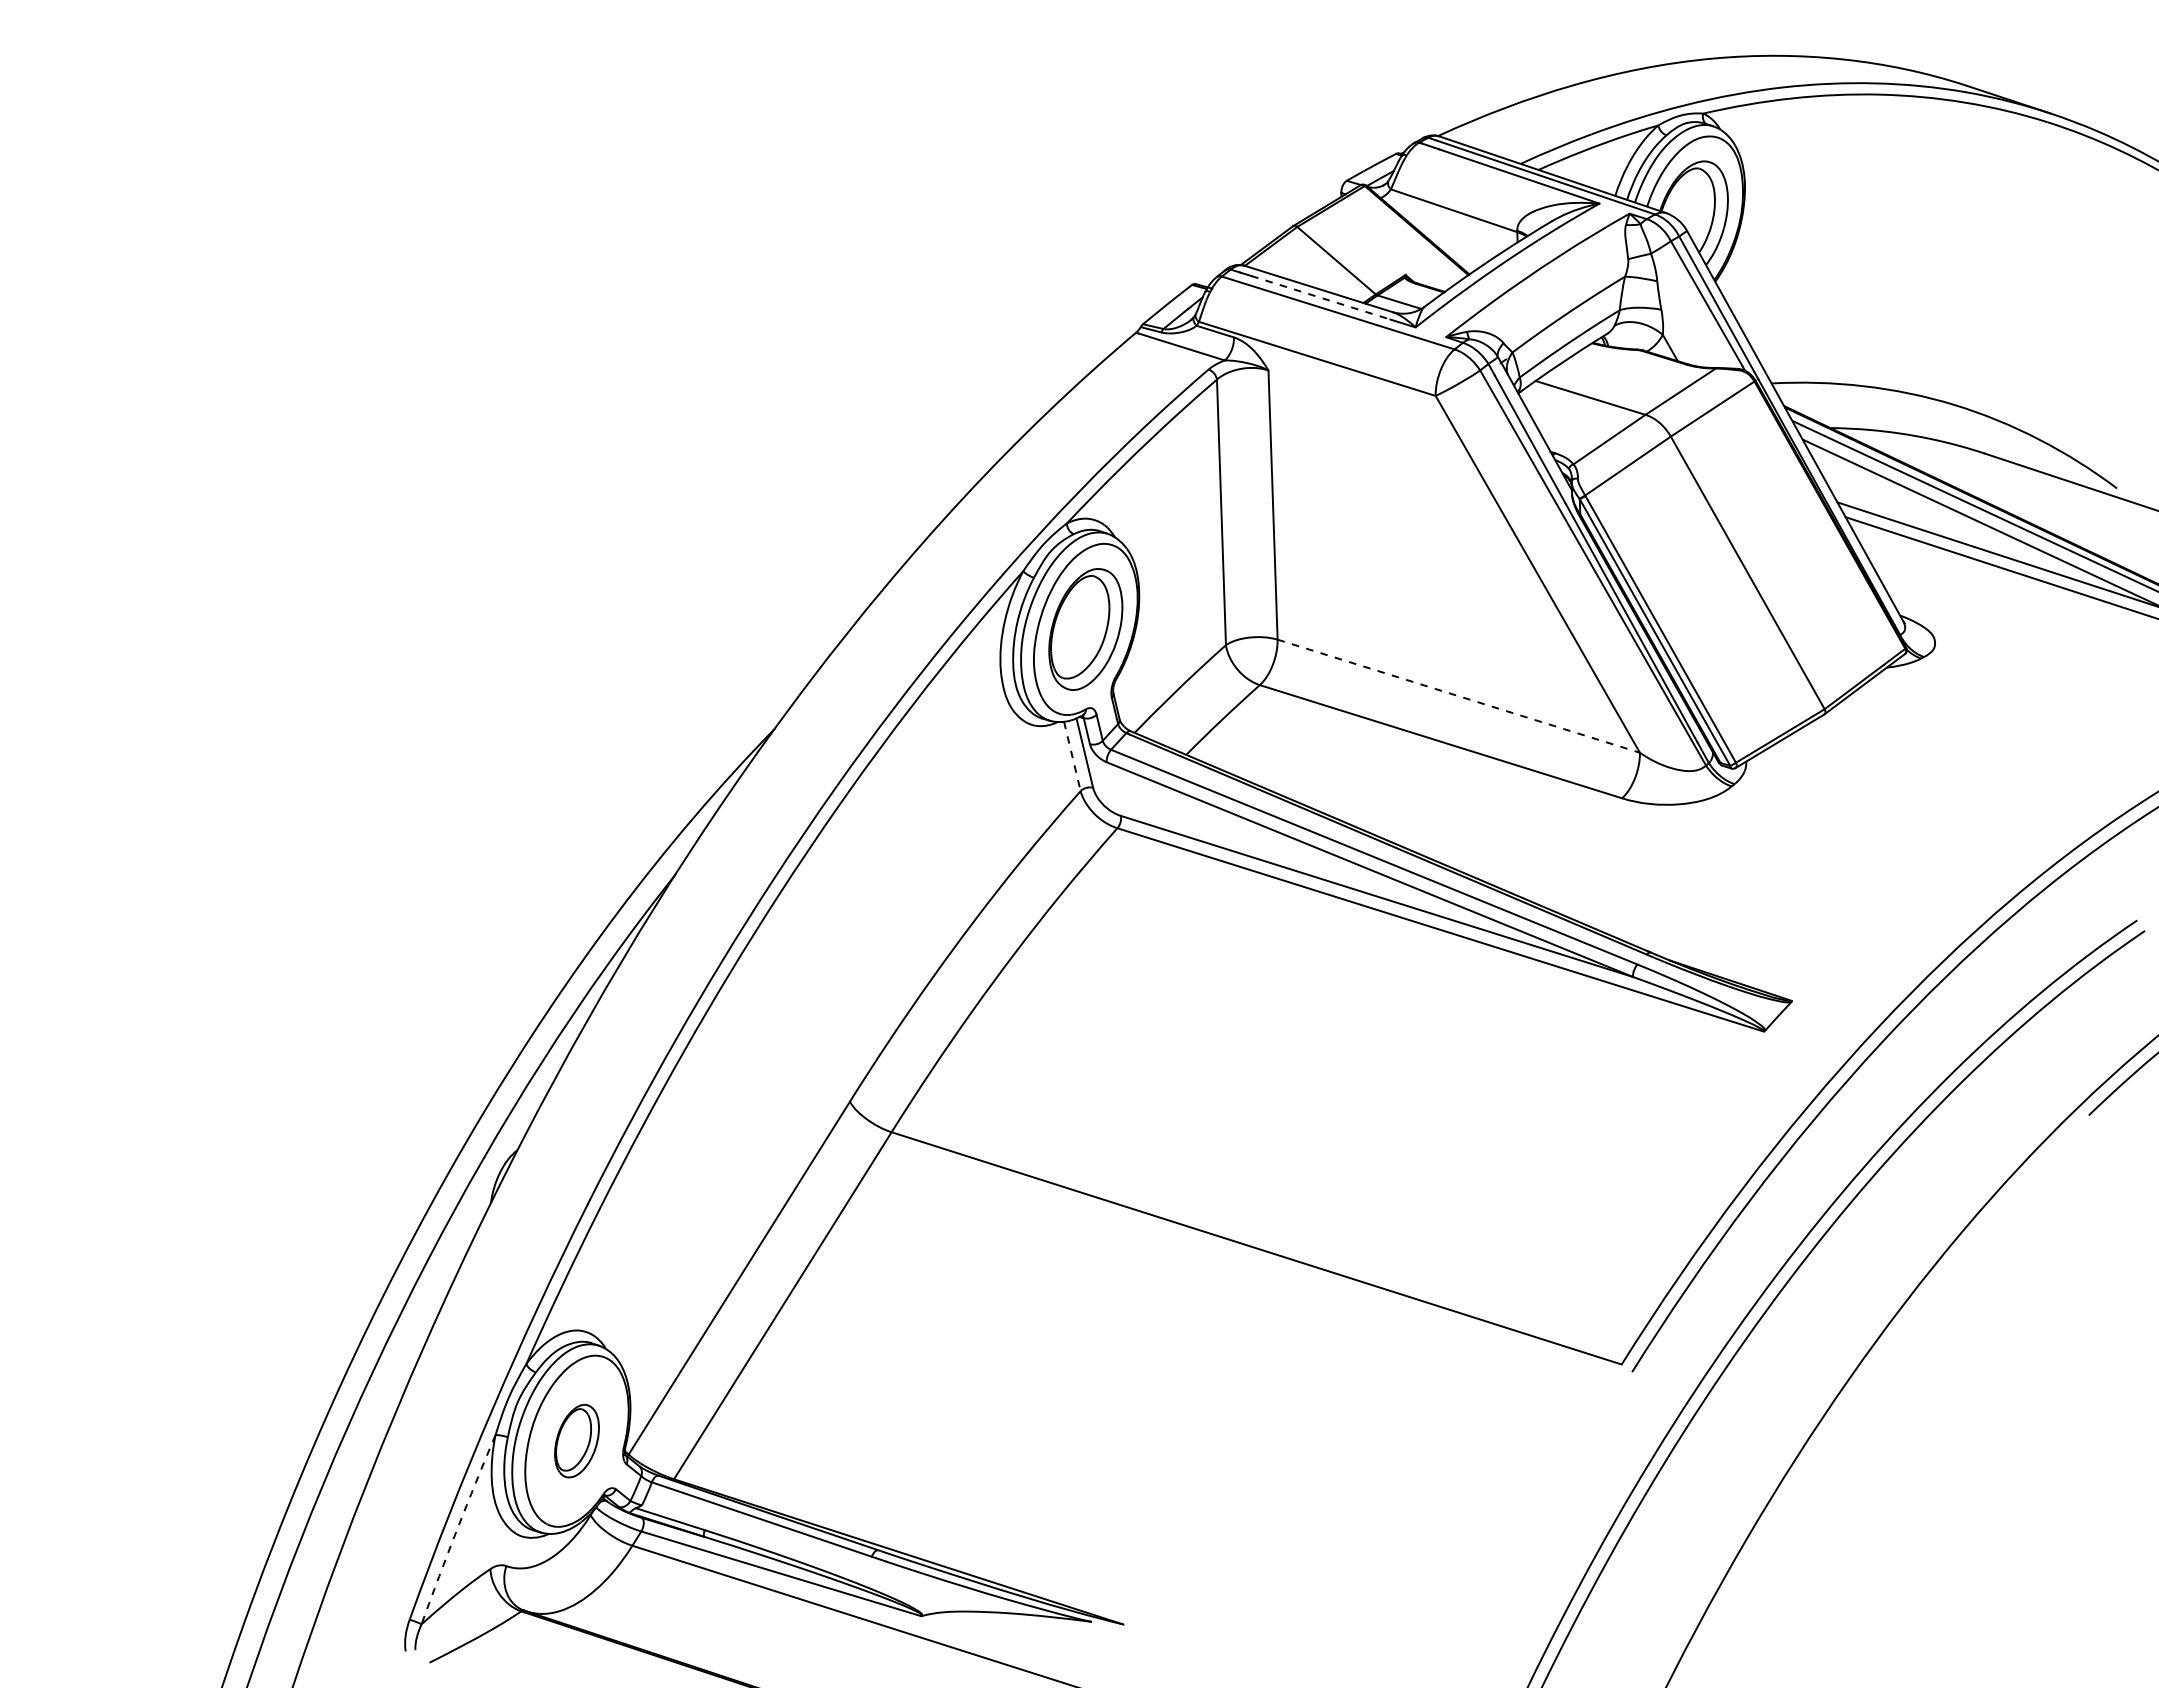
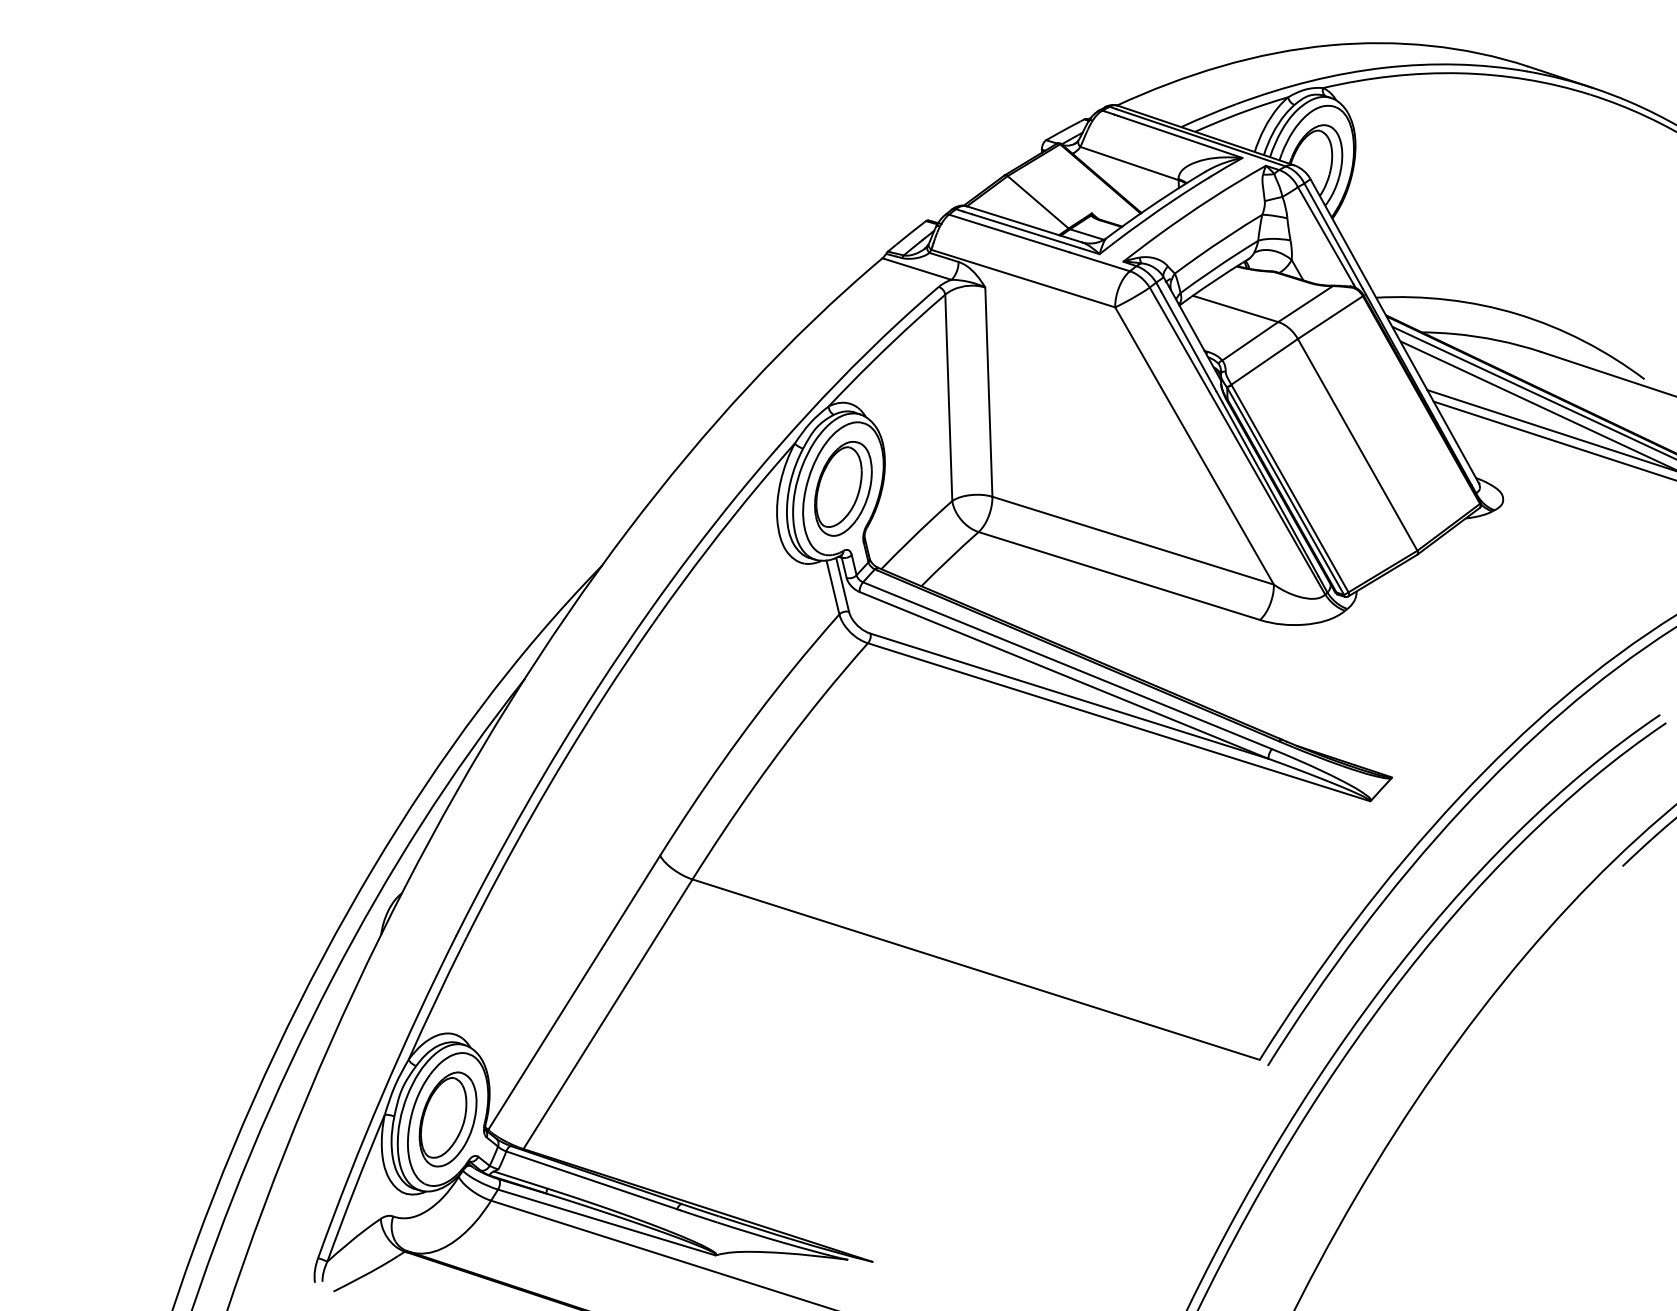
line: (1320, 297) -> (1025, 230), dashed -> solid
line: (1458, 696) -> (1132, 540), dashed -> solid
line: (1072, 756) -> (833, 587), dashed -> solid
part: (576, 1440) -> (447, 1118), size x1.67
arc: (457, 1529) -> (355, 1188), dashed -> solid

